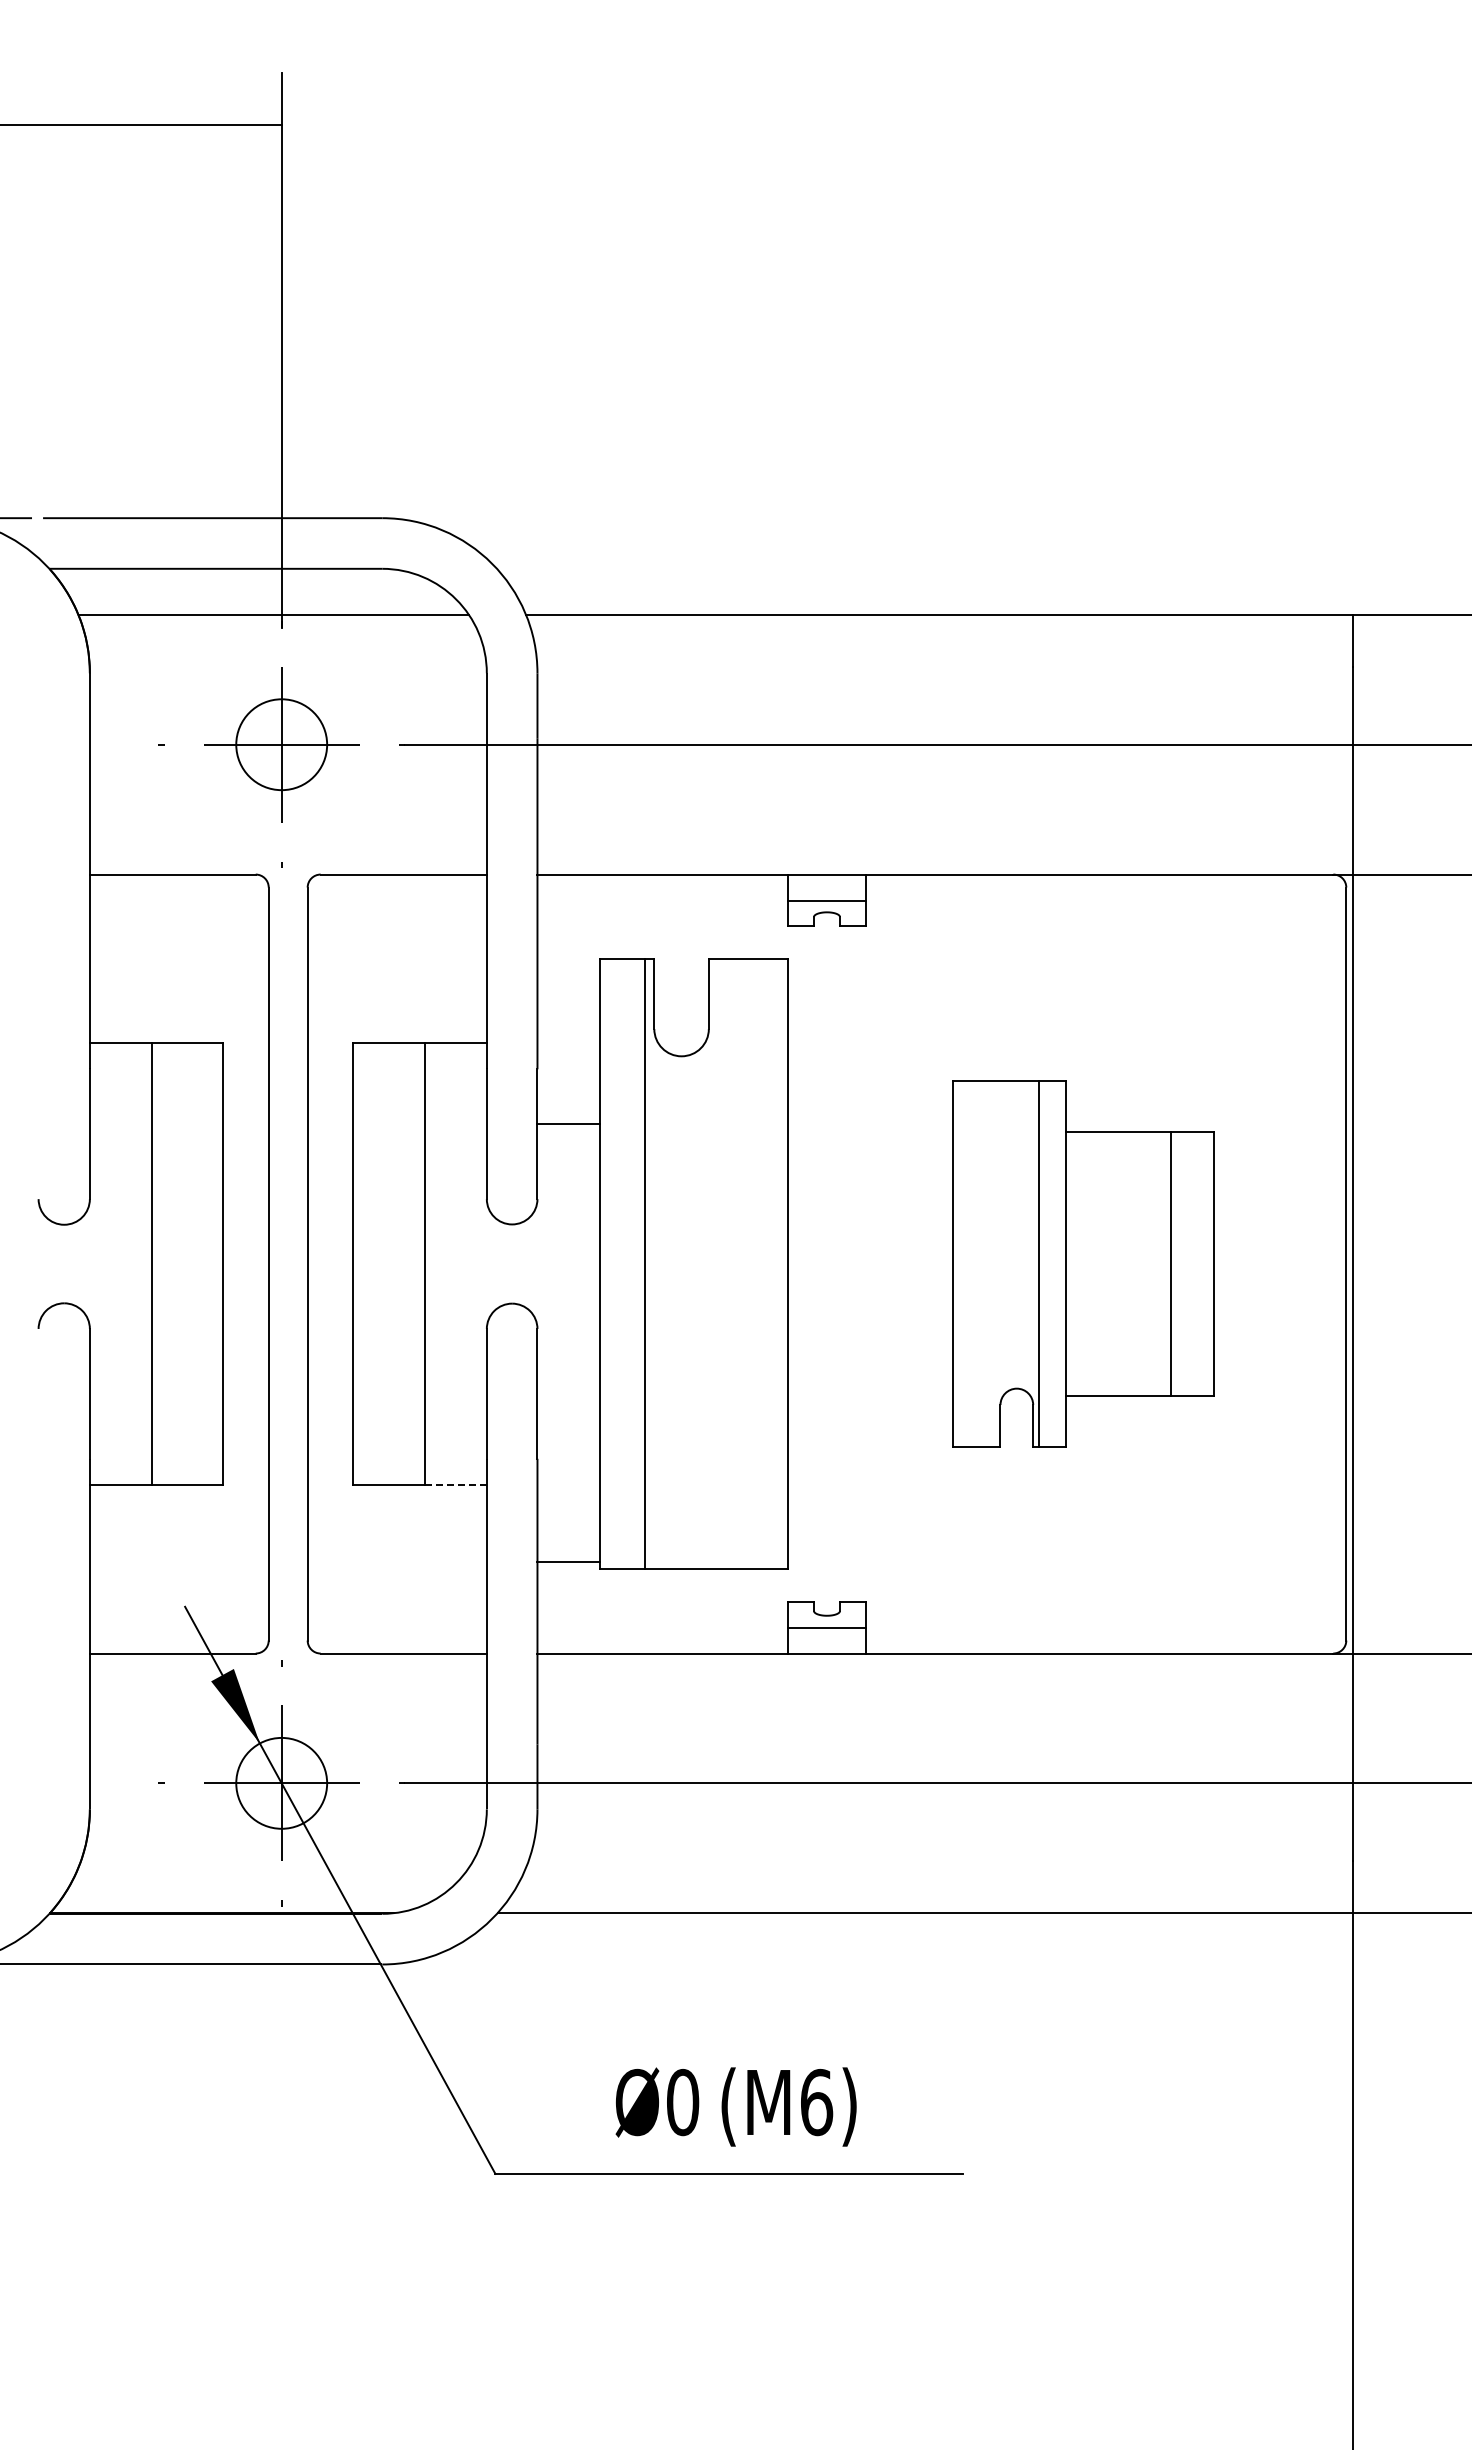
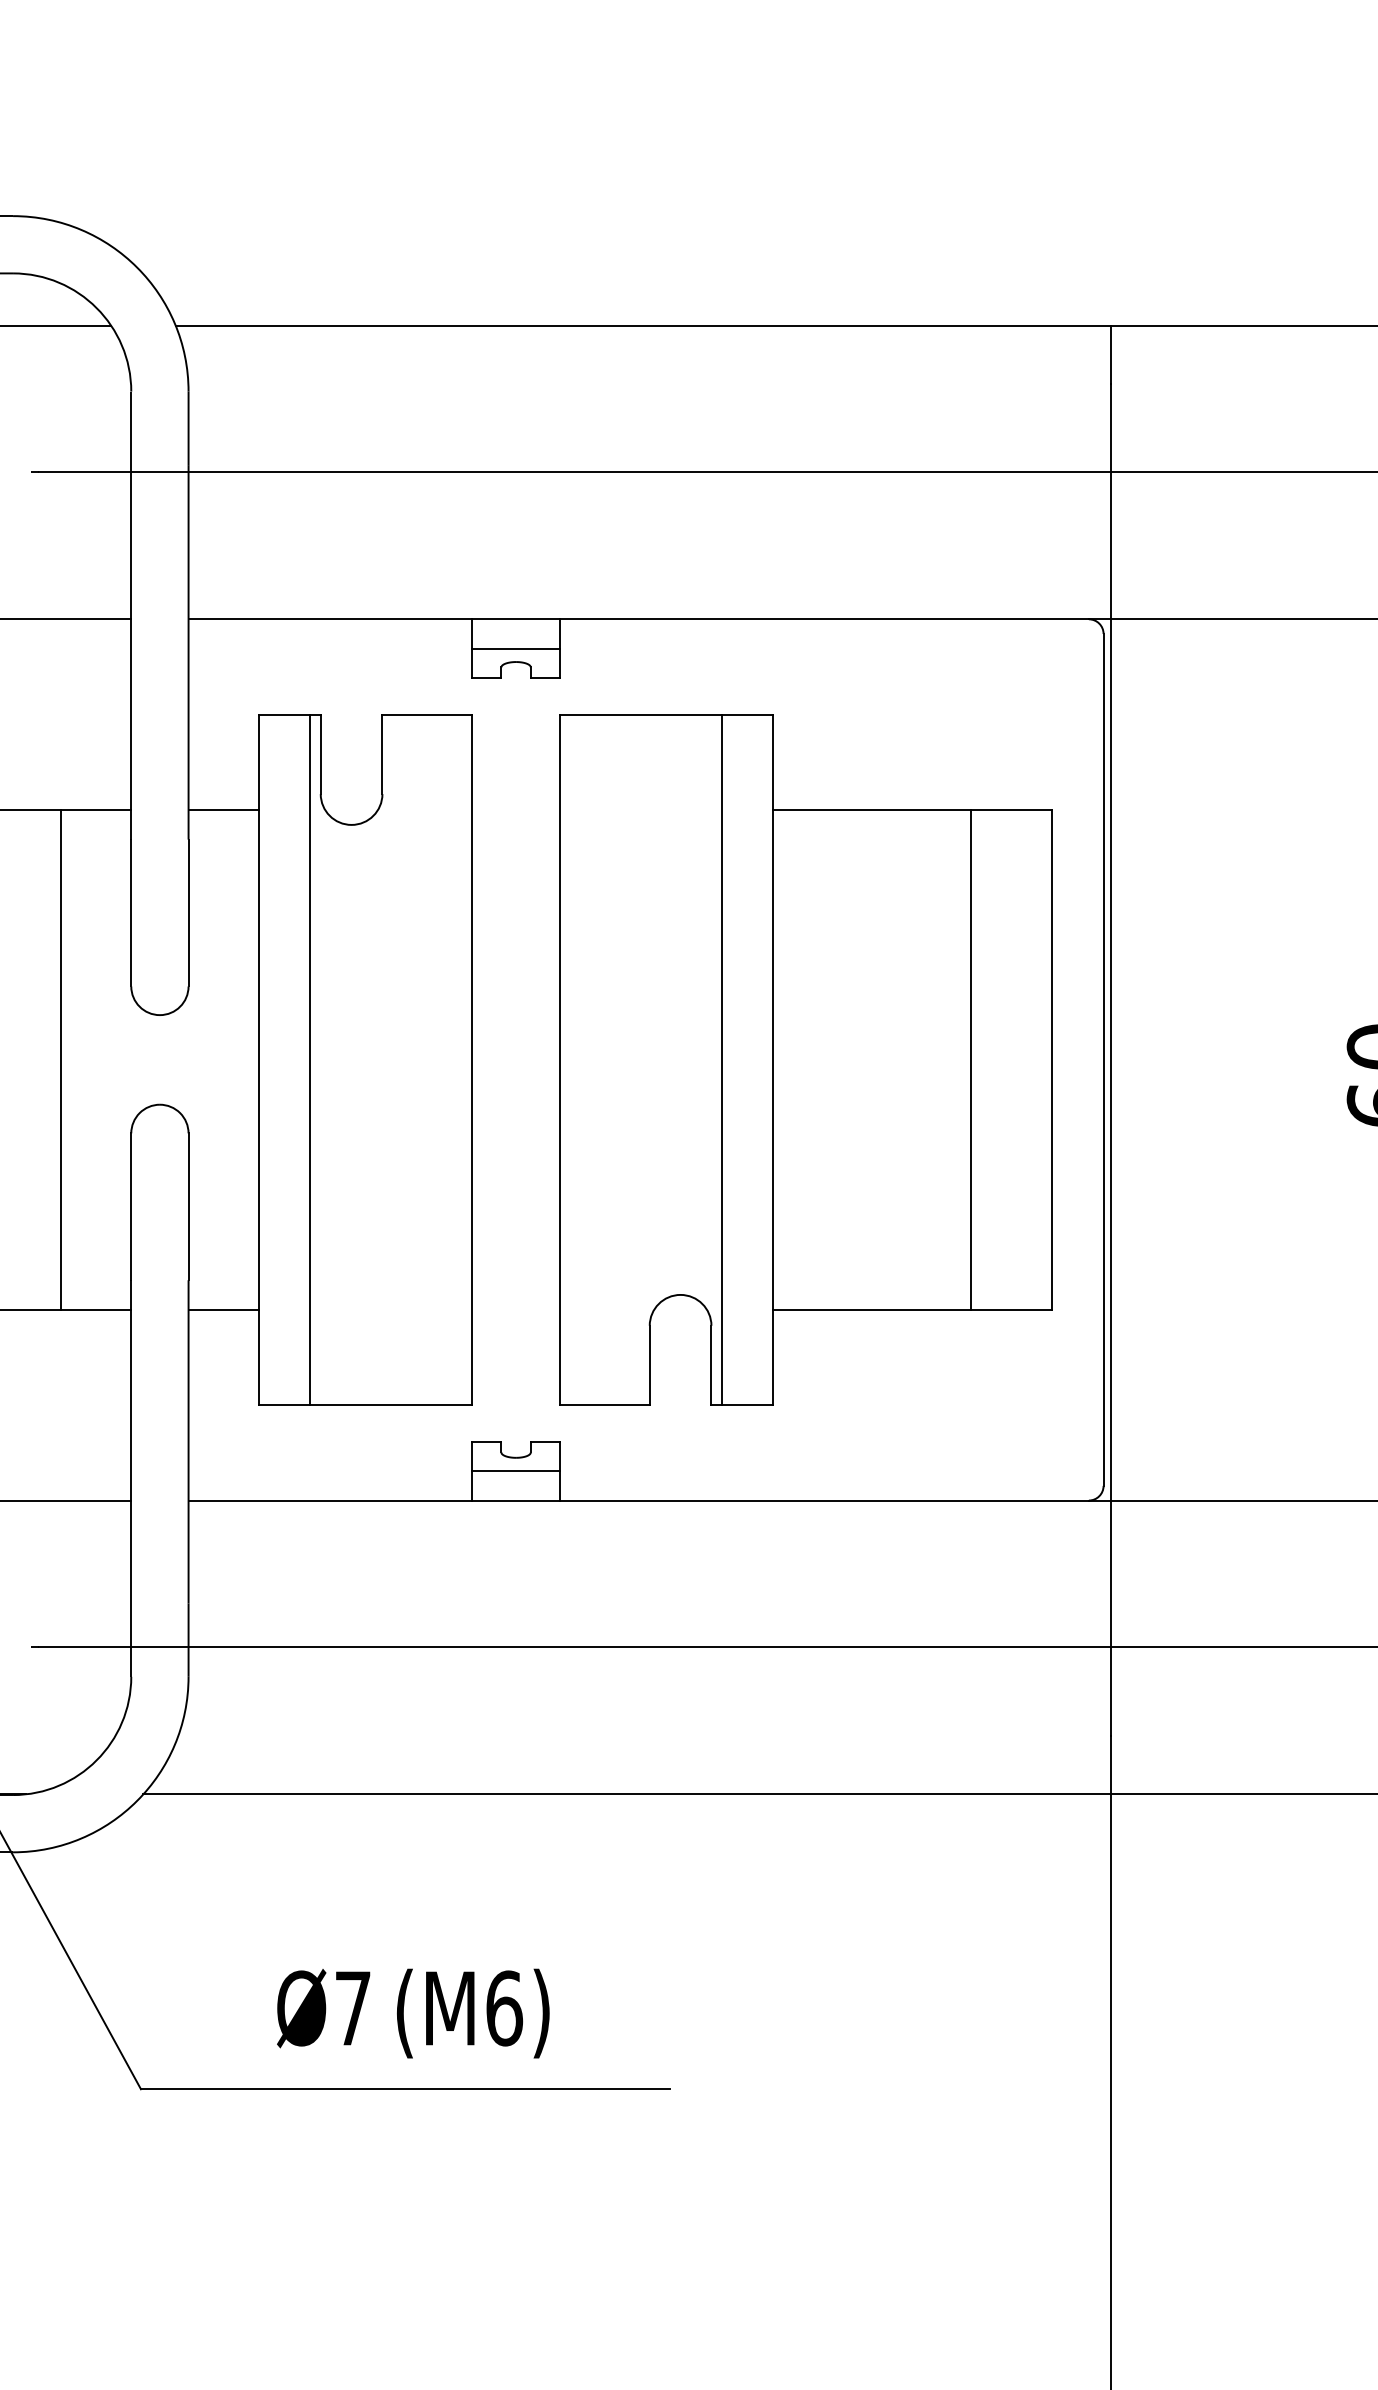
line: (568, 1124) -> (223, 810), moved
part: (1083, 1263) -> (806, 1059), size x1.67
line: (455, 1484) -> (95, 1309), dashed -> solid
line: (568, 1561) -> (223, 1309), moved
text: (683, 2102) -> (353, 2008), Ø0 -> Ø7

